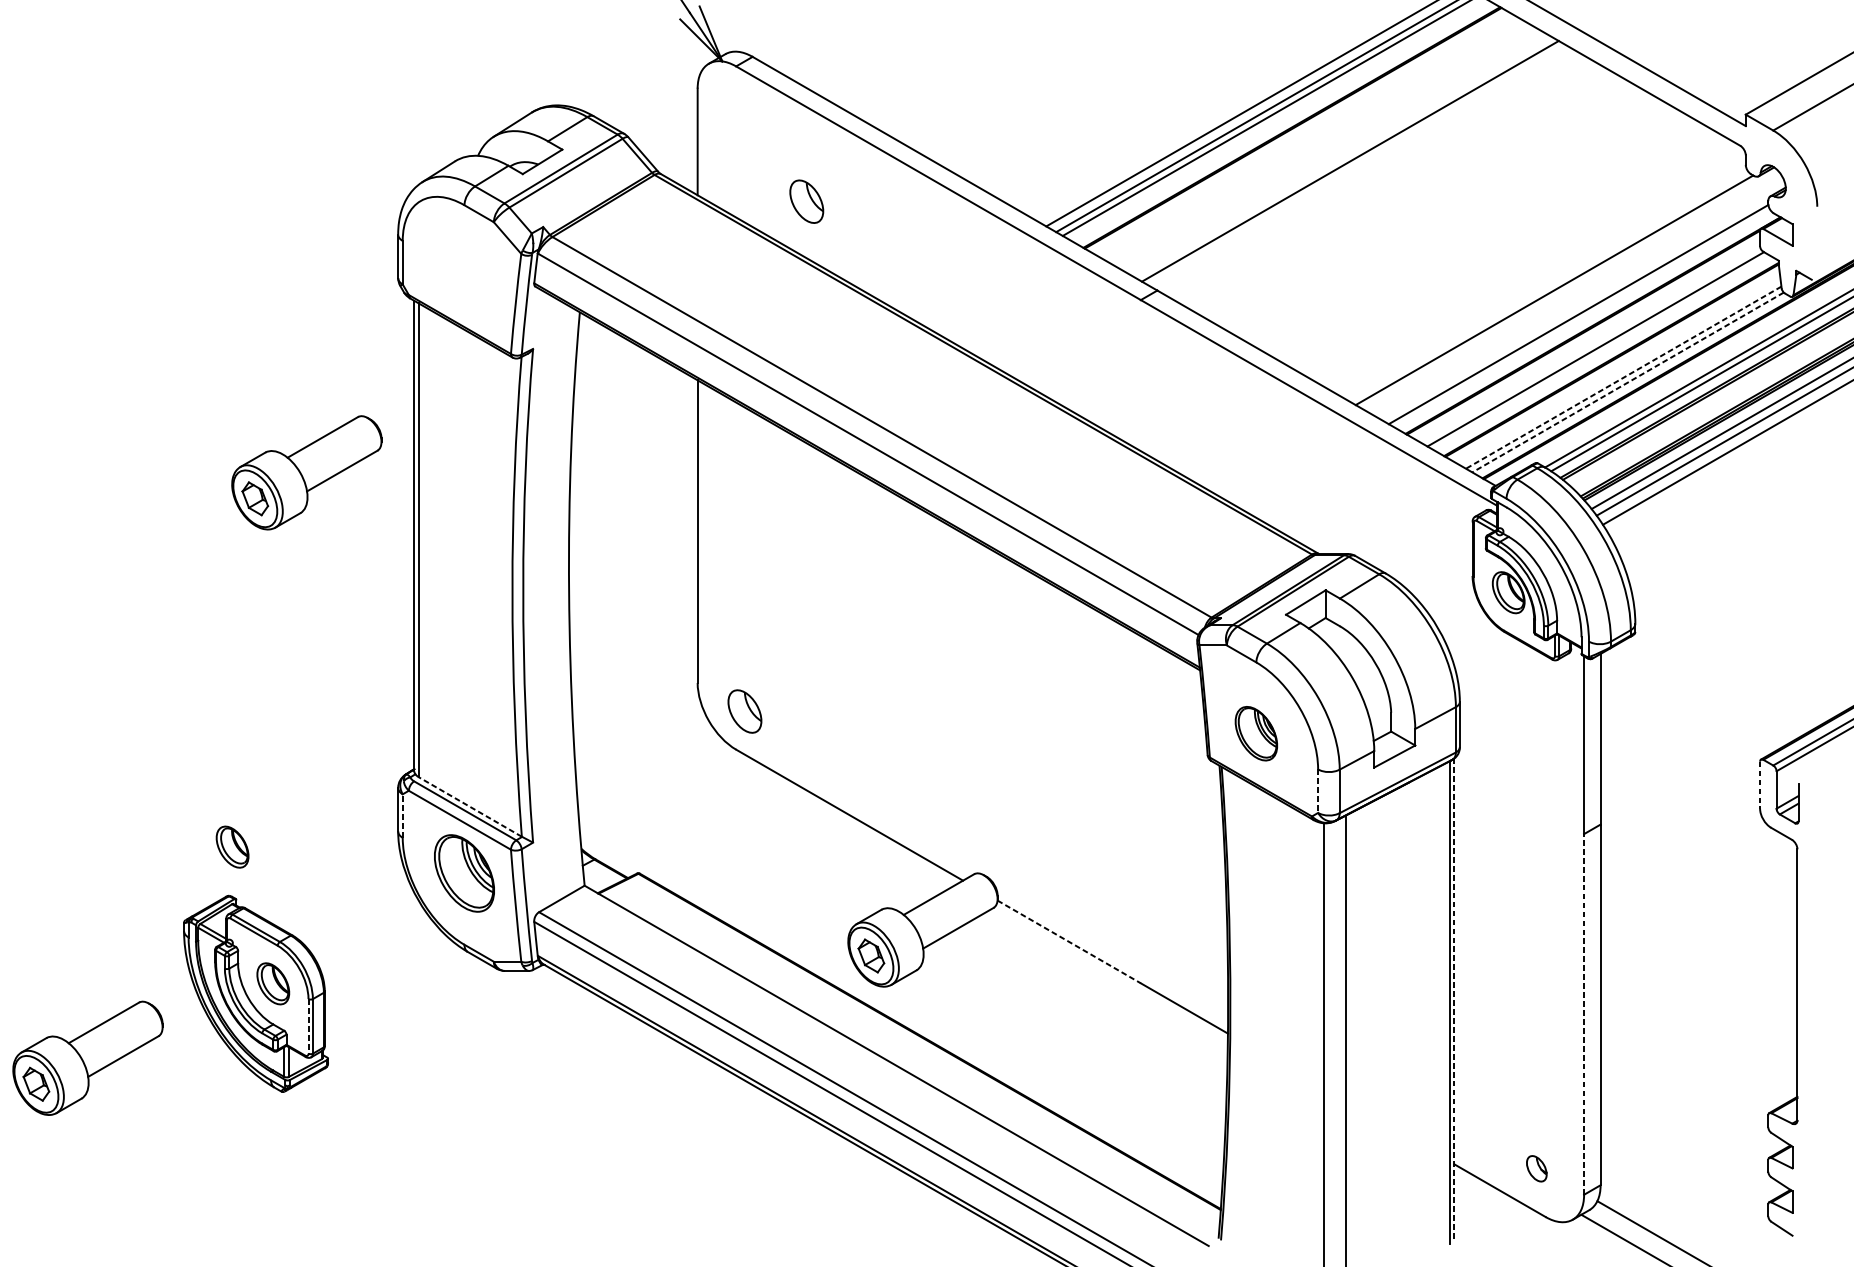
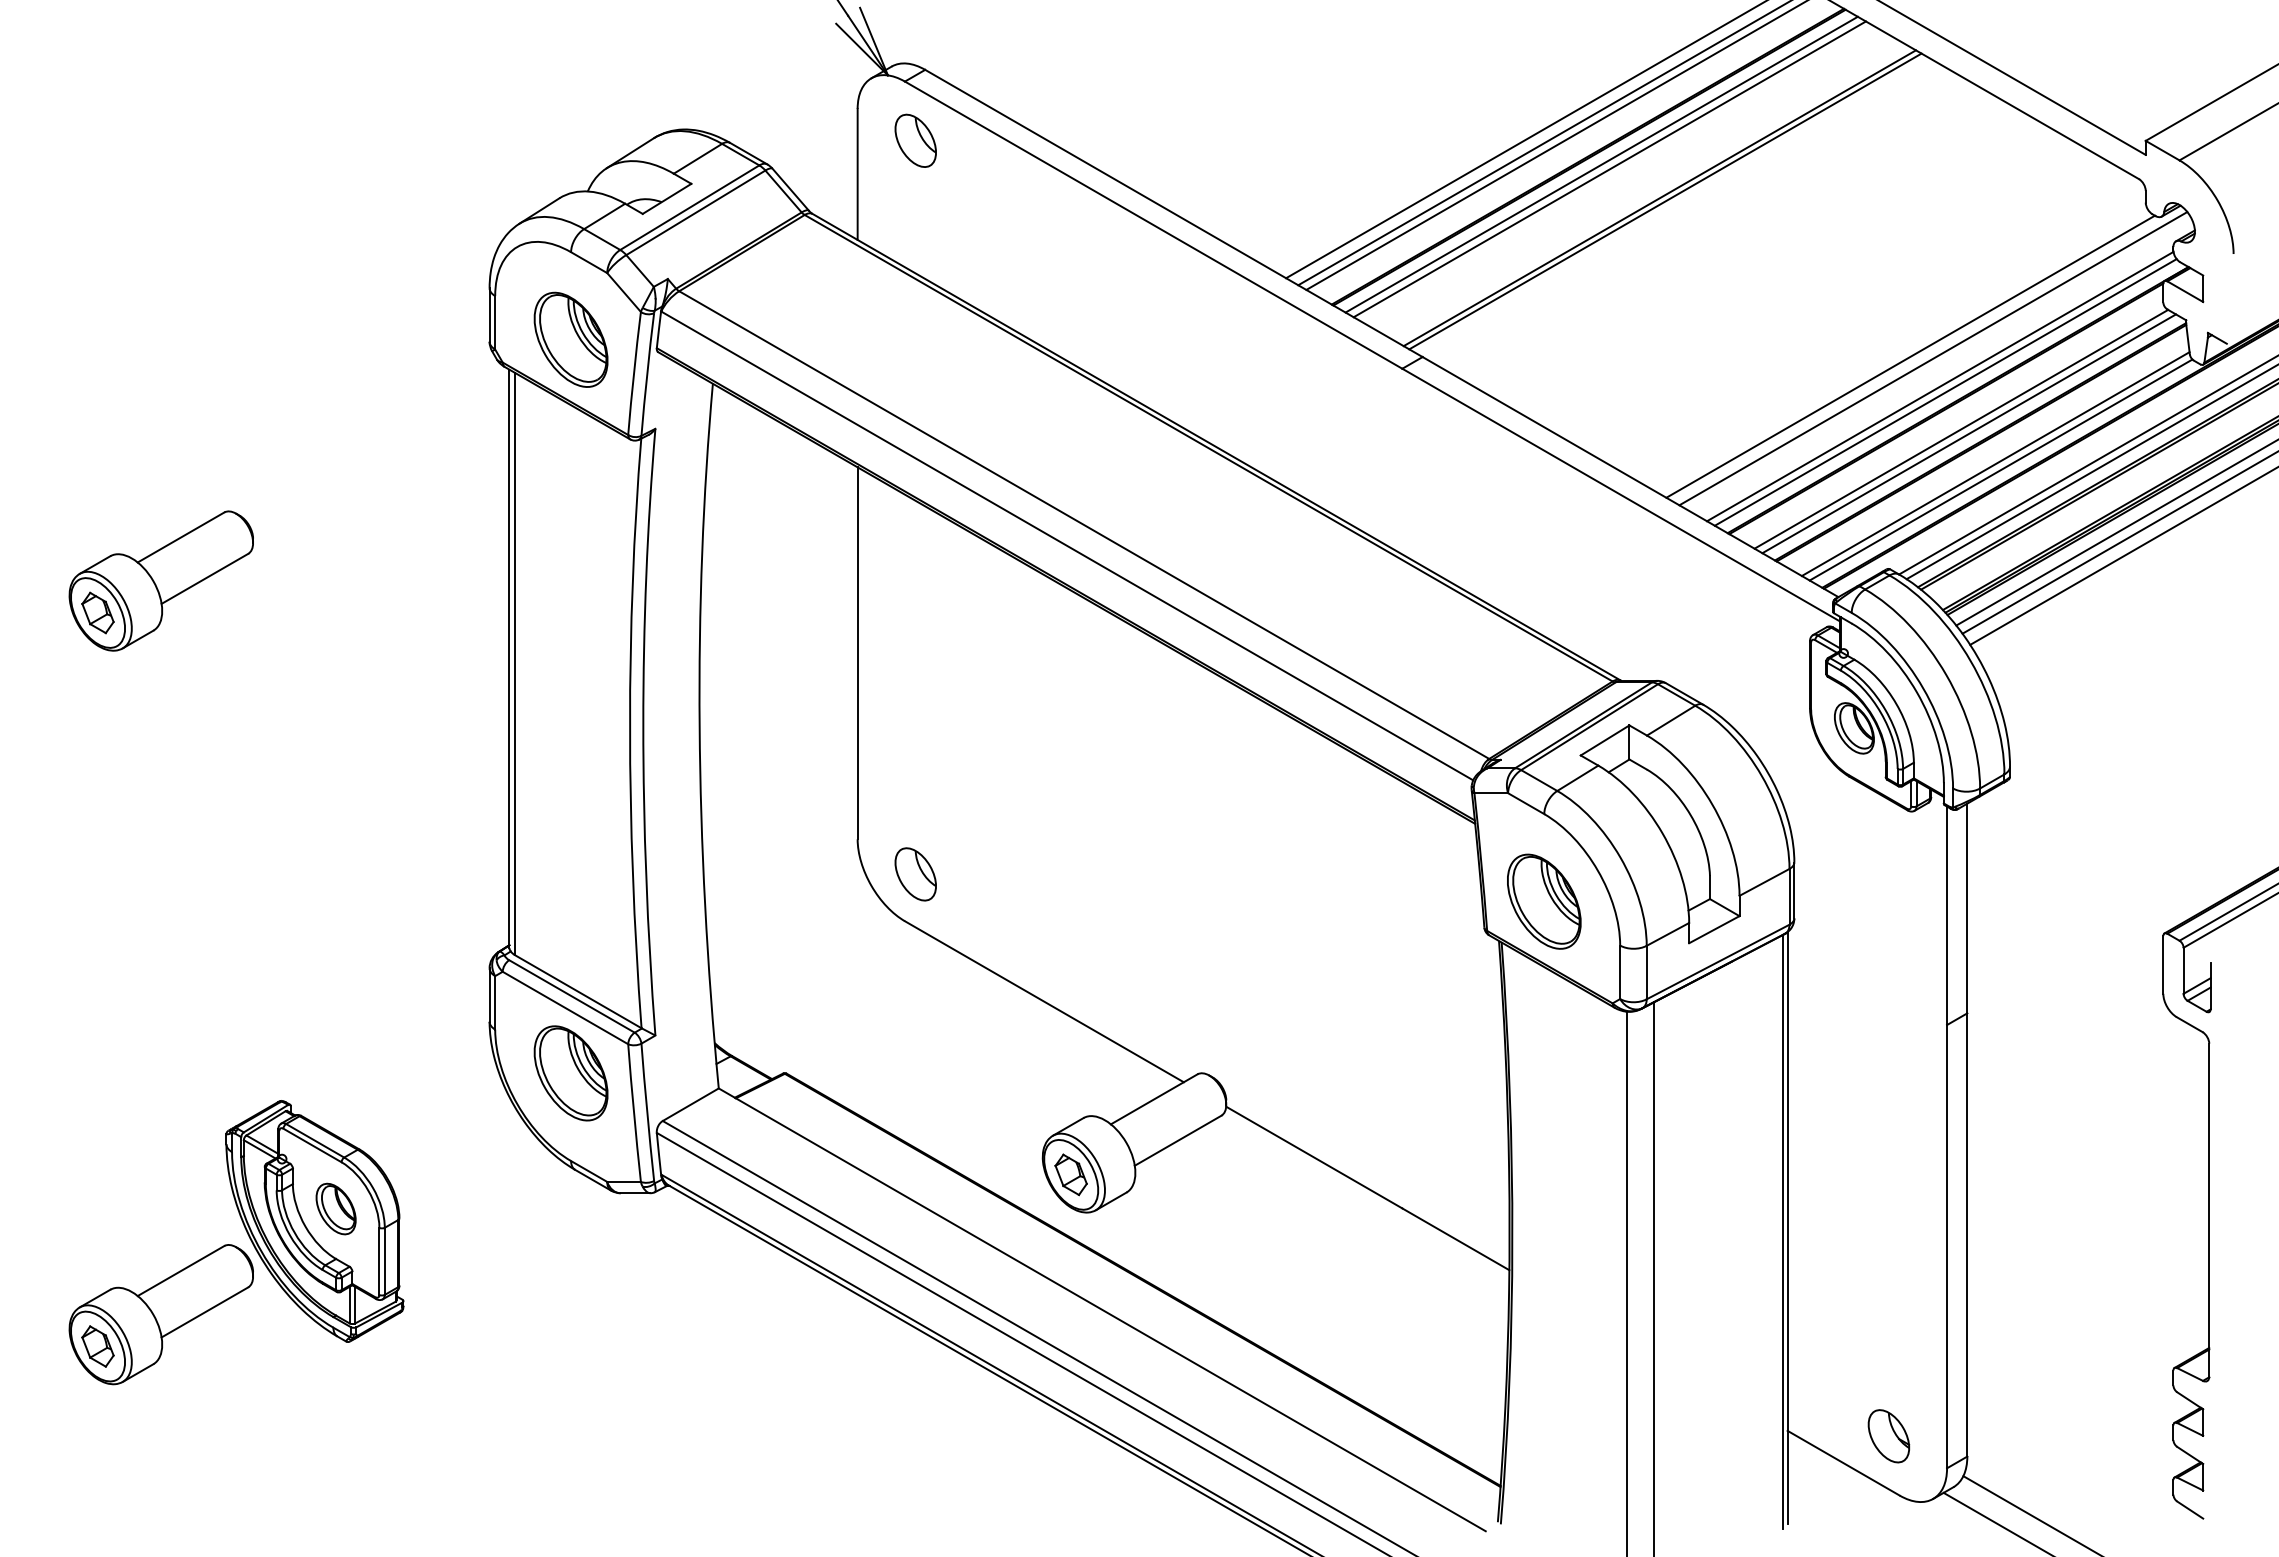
line: (1302, 133) -> (1601, 164), added
line: (1309, 137) -> (1609, 169), added
line: (1355, 163) -> (1665, 201), added
part: (806, 201) -> (915, 140), moved
part: (464, 276) -> (570, 339), added
line: (1573, 291) -> (1933, 358), added
line: (1582, 319) -> (1945, 392), added
line: (1601, 352) -> (1968, 433), added
line: (1623, 377) -> (1995, 464), dashed -> solid
line: (1628, 382) -> (2001, 470), dashed -> solid
part: (306, 472) -> (160, 580), moved
part: (1256, 733) -> (1544, 901), size x1.43
line: (1760, 784) -> (2163, 964), dashed -> solid
line: (1318, 791) -> (1620, 972), dashed -> solid
line: (469, 806) -> (577, 991), dashed -> solid
line: (402, 815) -> (495, 1002), dashed -> solid
part: (232, 846) -> (285, 1040), removed
line: (1069, 941) -> (1314, 1157), dashed -> solid
line: (1454, 998) -> (1787, 1227), dashed -> solid
line: (1584, 1014) -> (1947, 1246), dashed -> solid
line: (308, 1026) -> (379, 1261), dashed -> solid
part: (87, 1058) -> (160, 1314), moved
part: (1536, 1168) -> (1888, 1436), size x1.67

